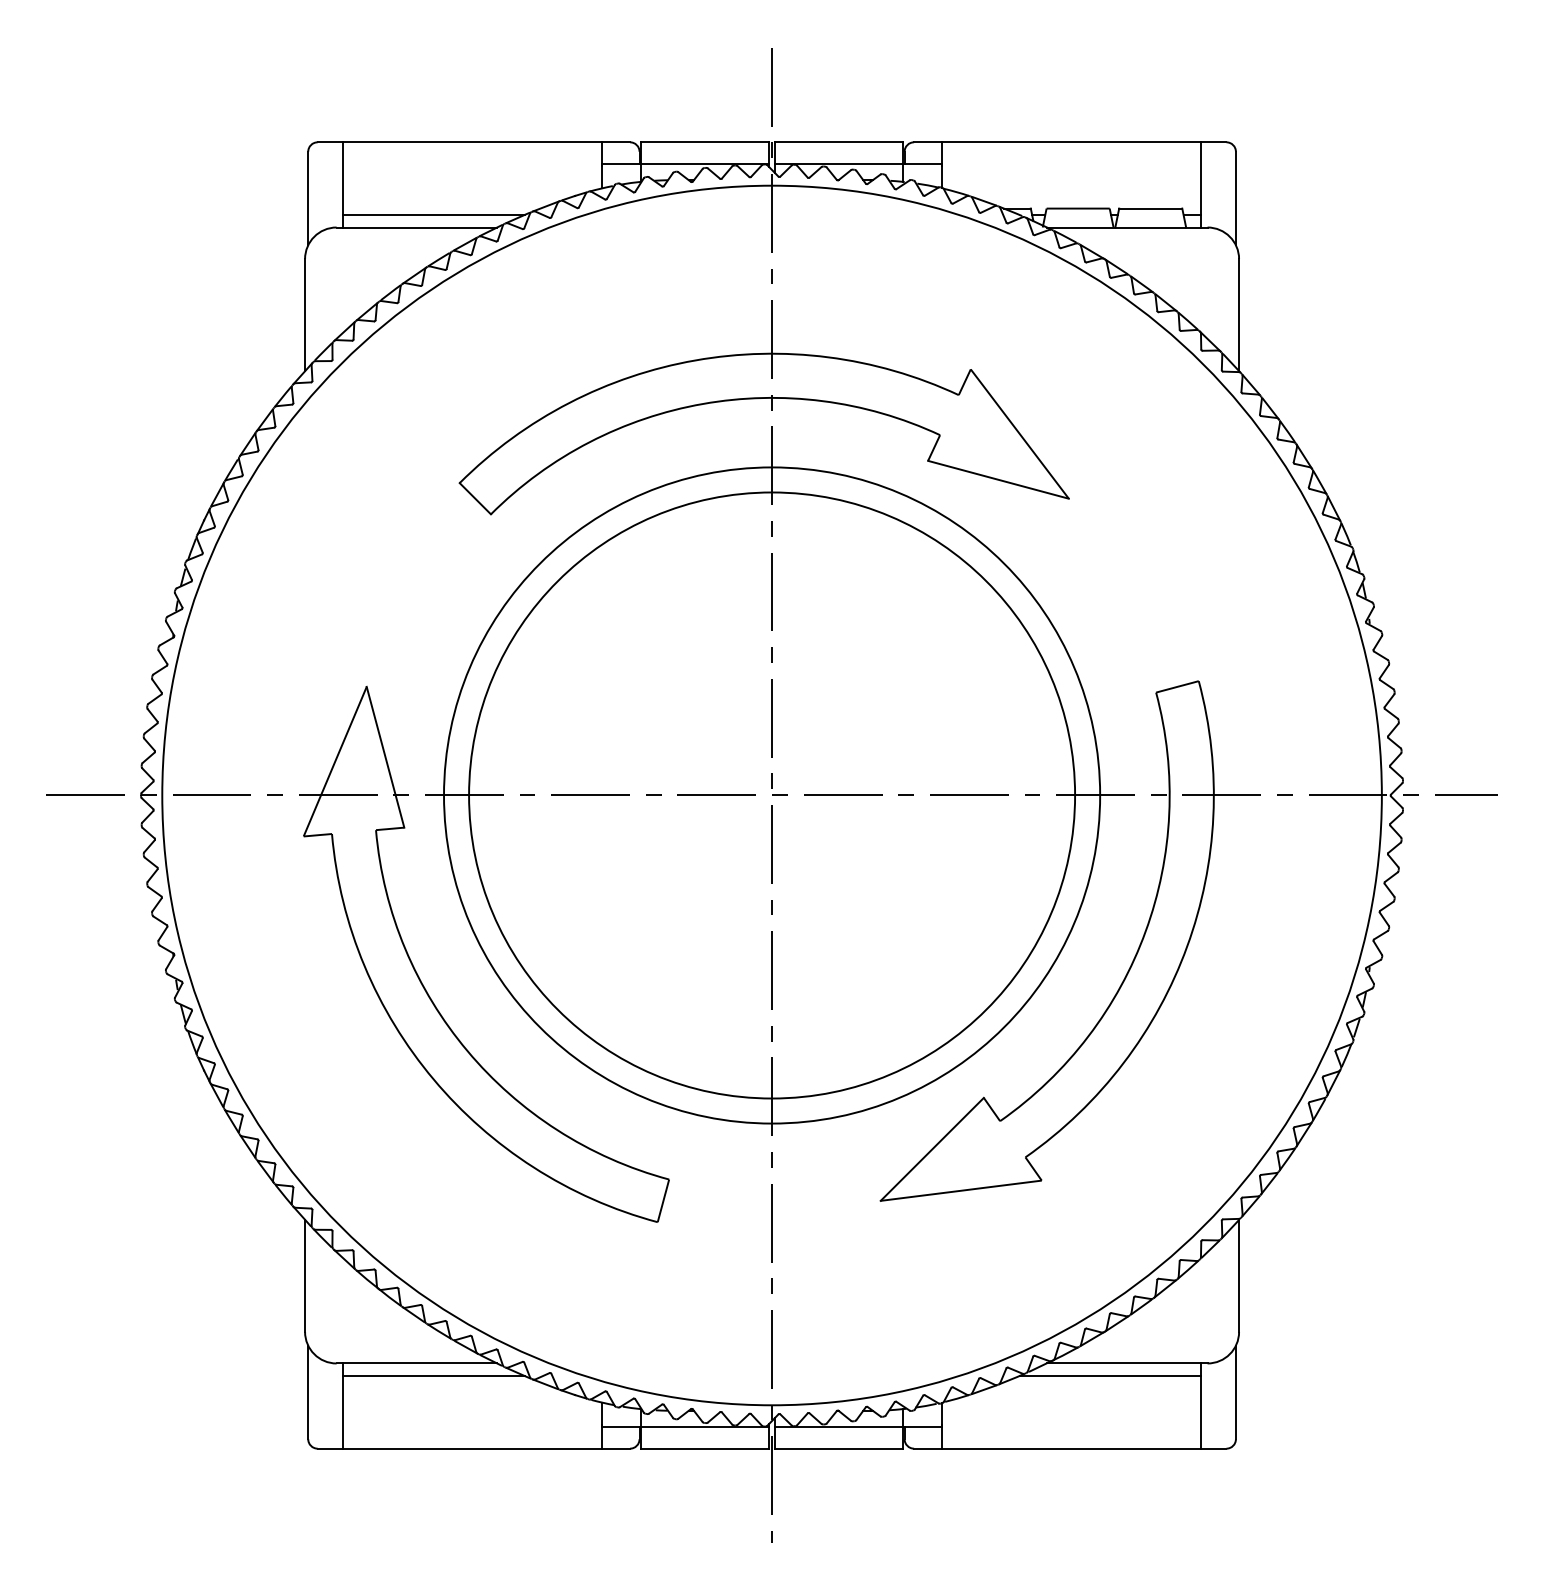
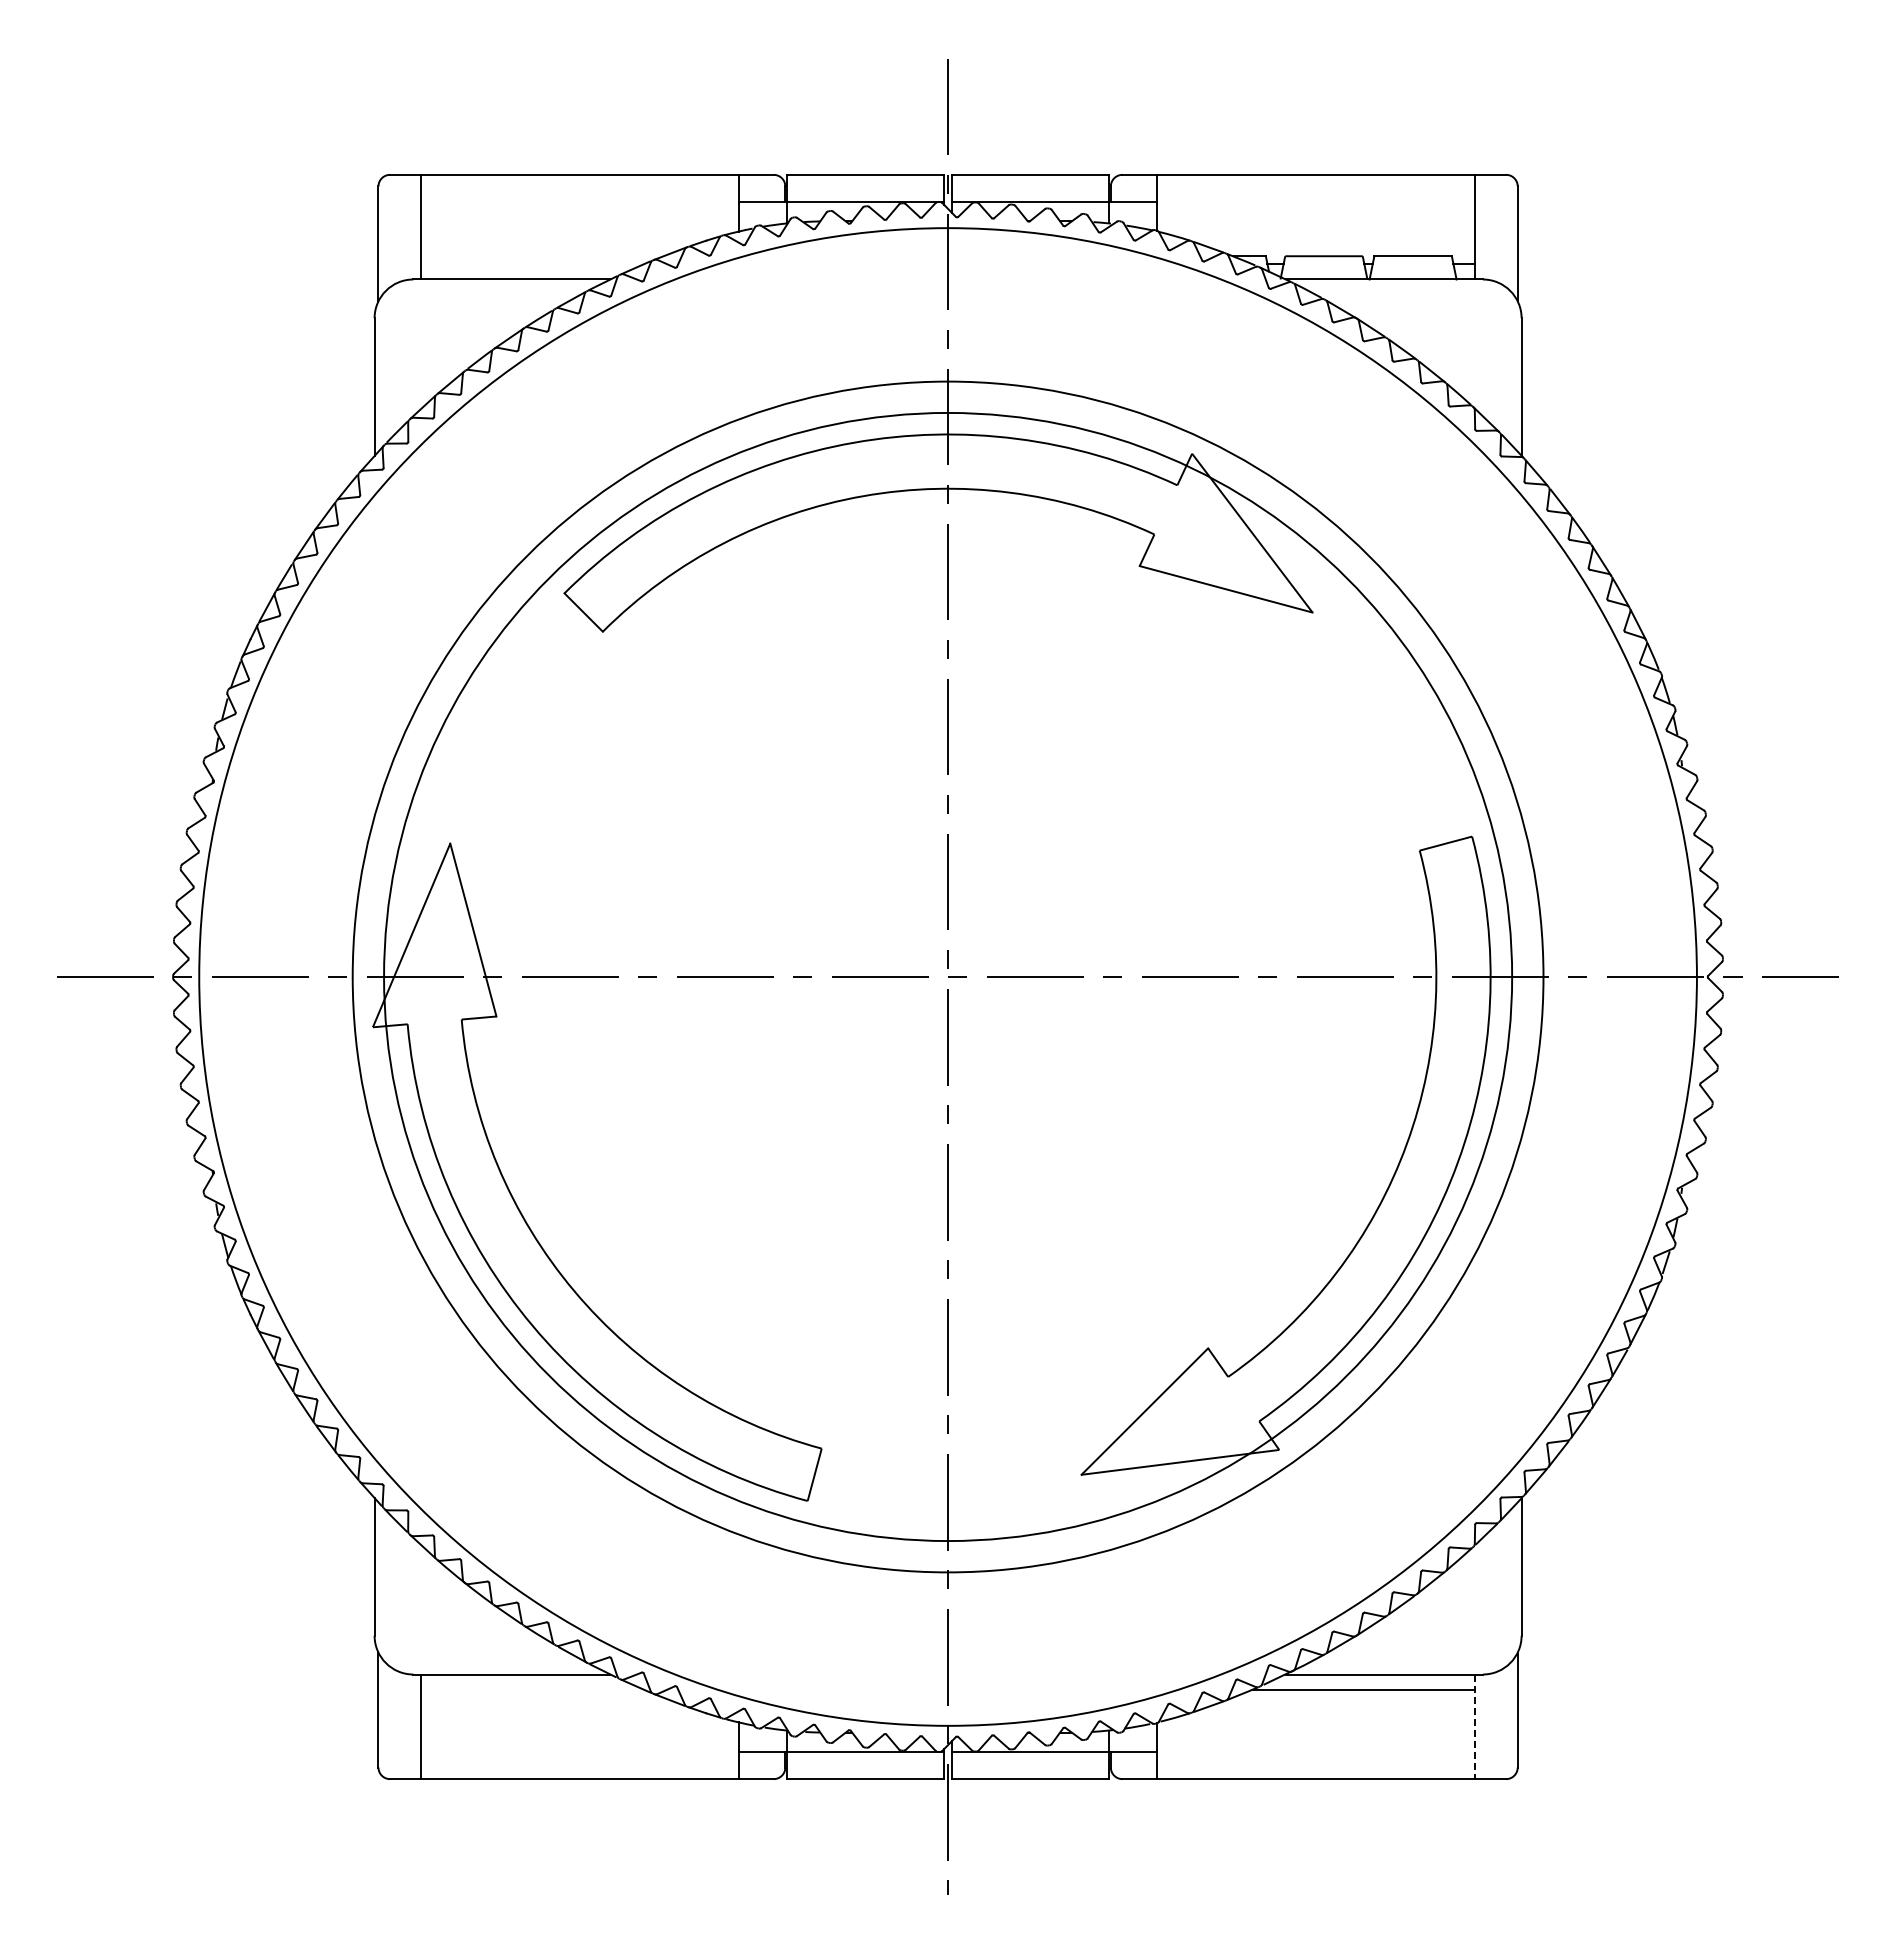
line: (433, 215) -> (532, 264), removed
circle: (771, 795) -> (947, 976), size x1.4
circle: (771, 795) -> (947, 976), size x1.6
line: (433, 1375) -> (532, 1689), removed
line: (1201, 1406) -> (1475, 1727), solid -> dashed

